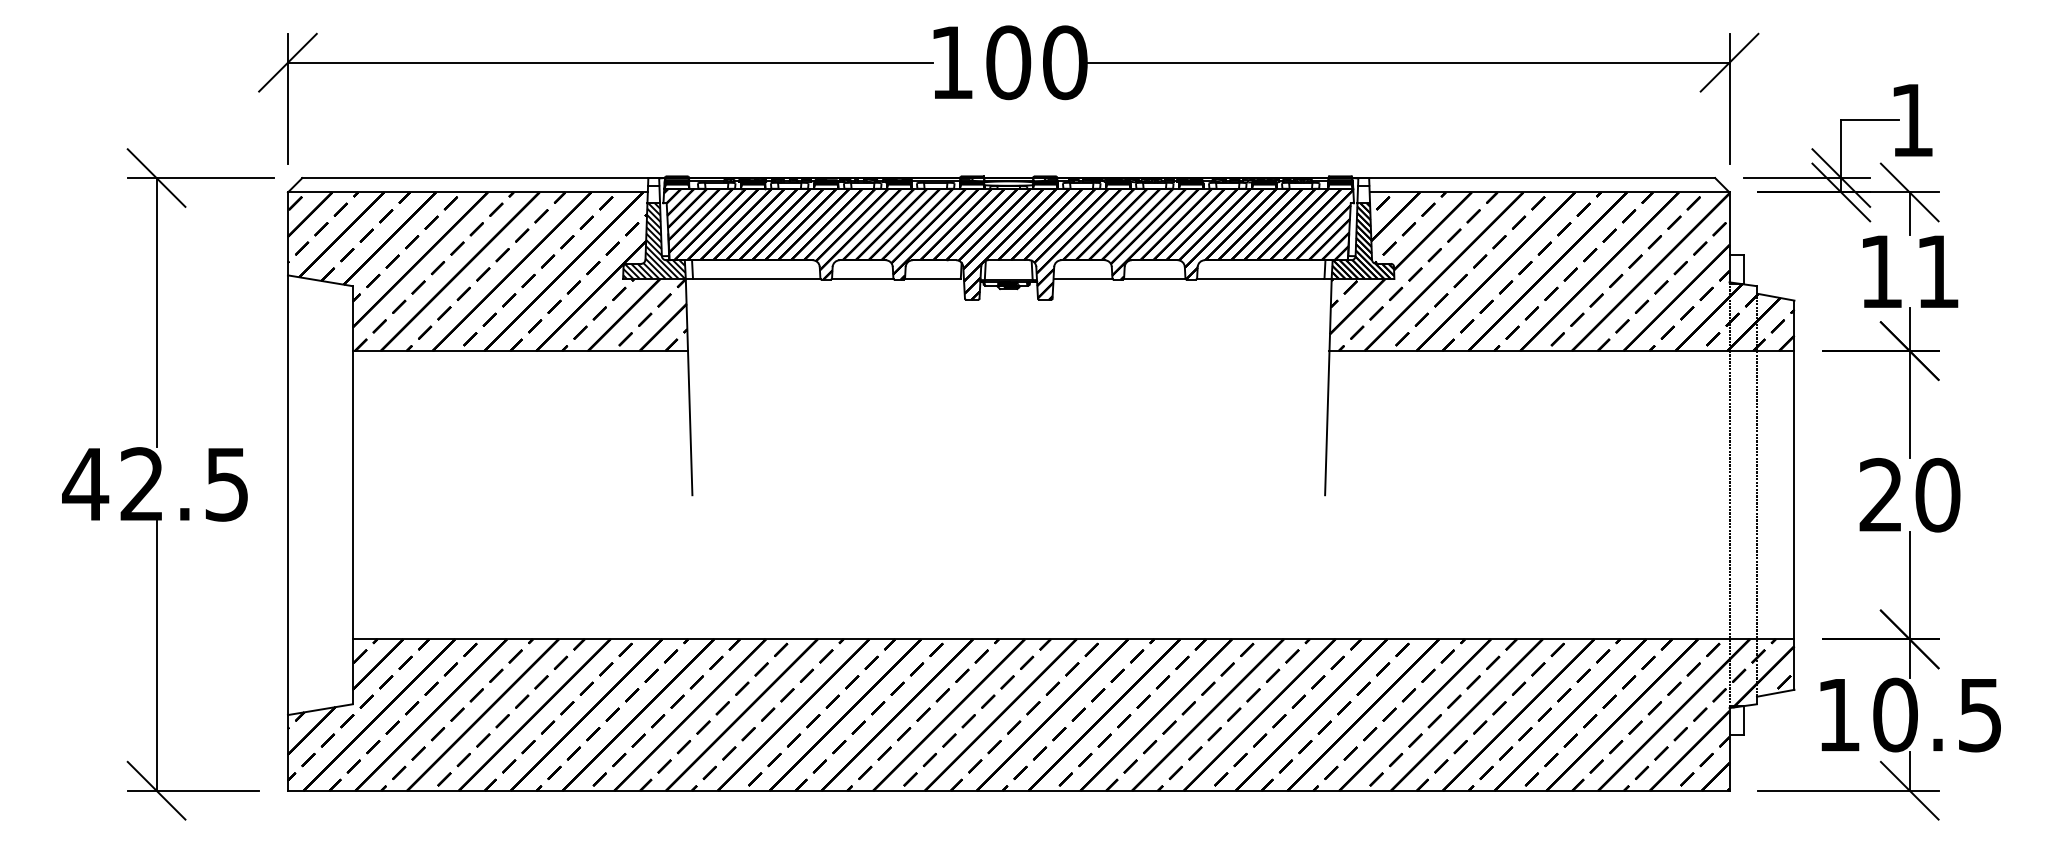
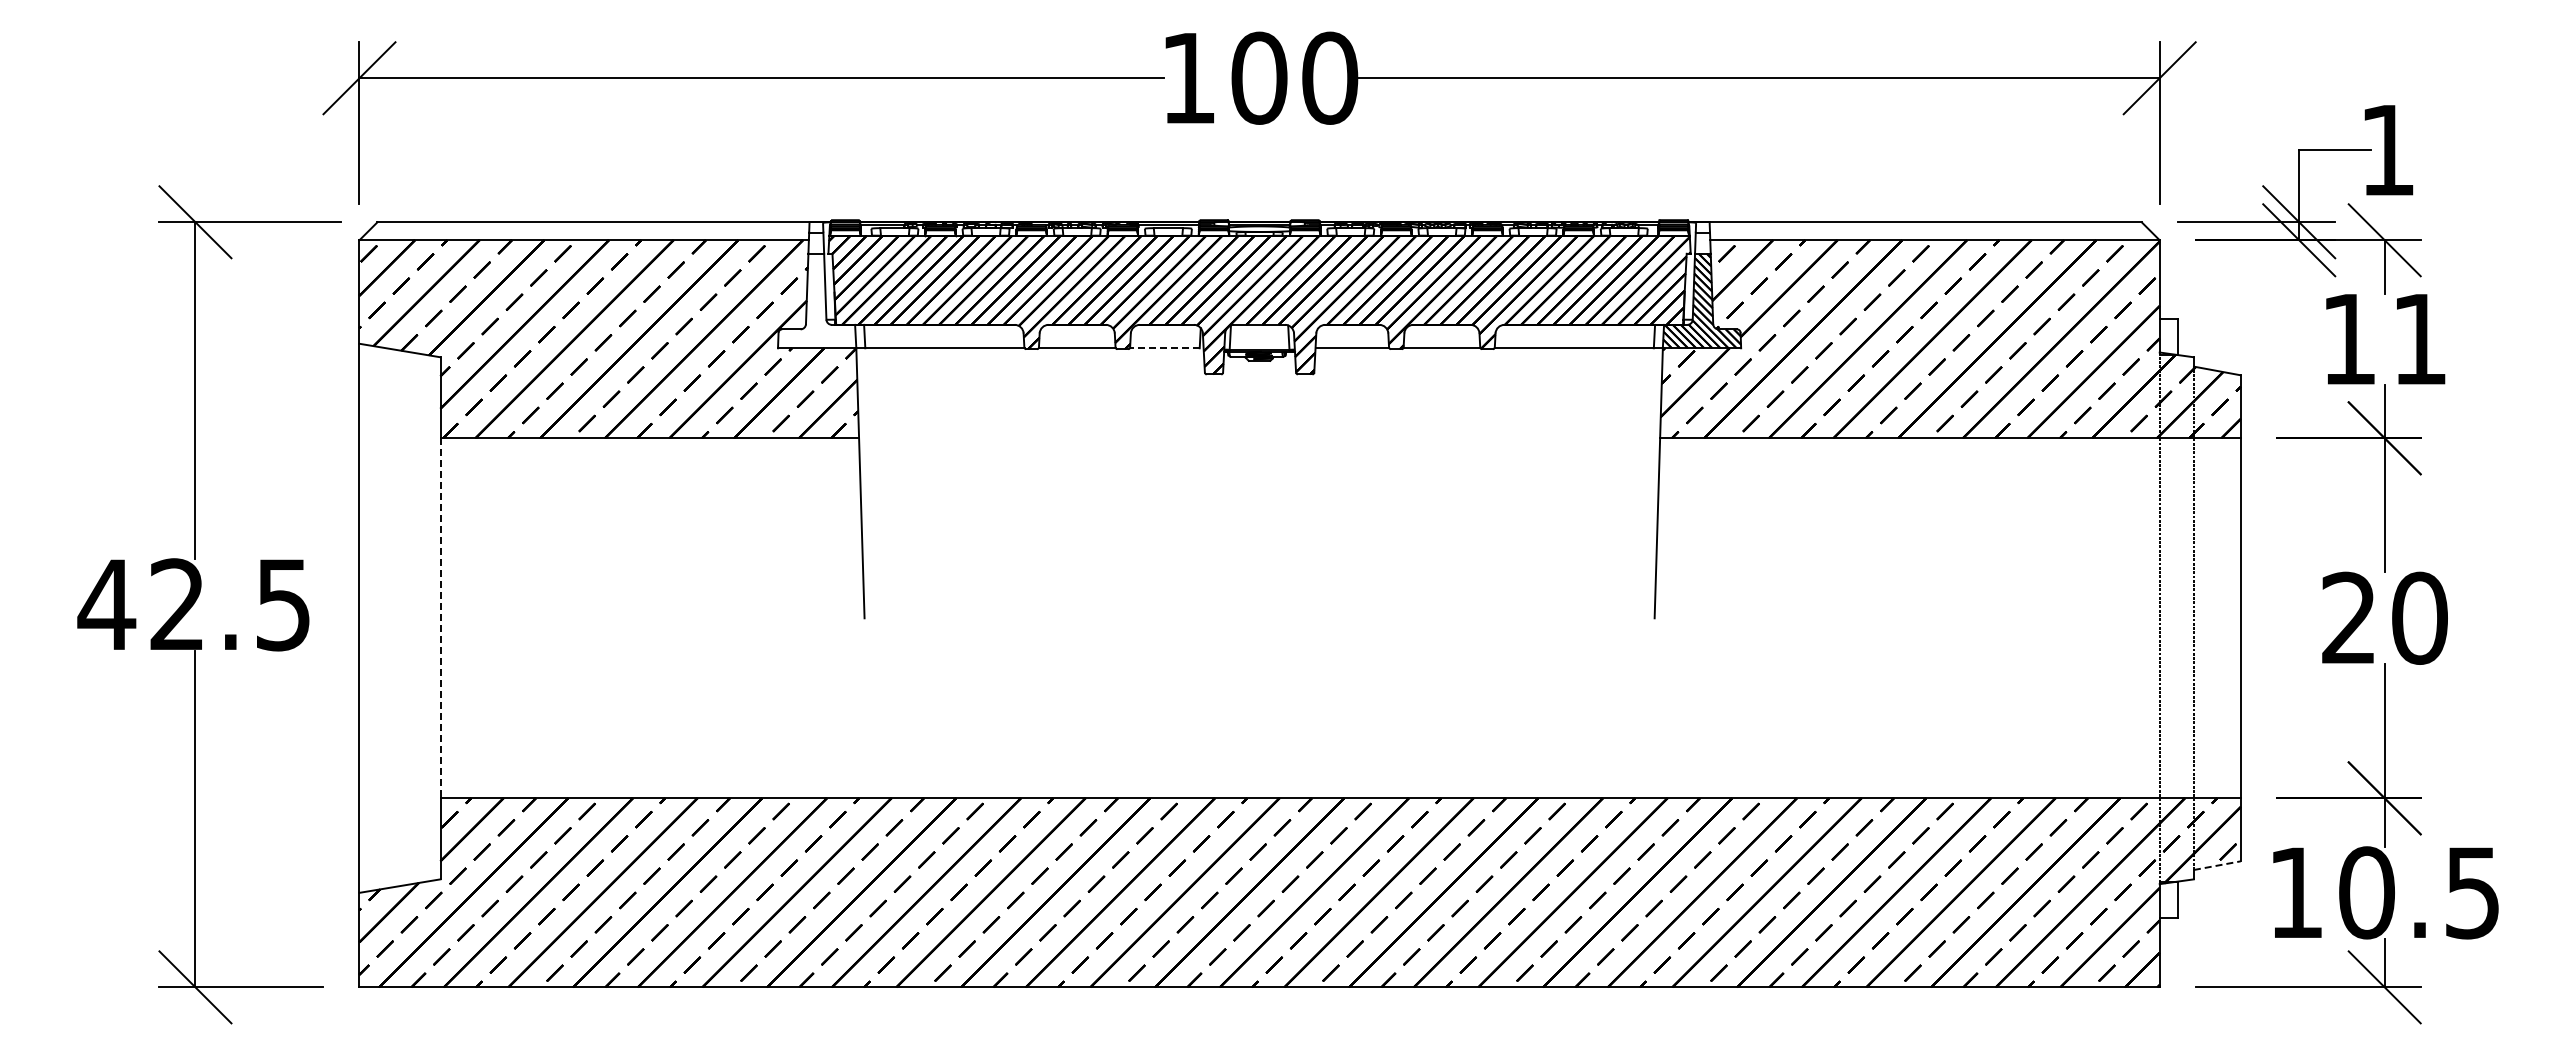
hatch: (653, 240) -> (816, 300), removed
line: (932, 279) -> (1164, 348), solid -> dashed
line: (352, 495) -> (440, 618), solid -> dashed
line: (1775, 693) -> (2217, 865), solid -> dashed

